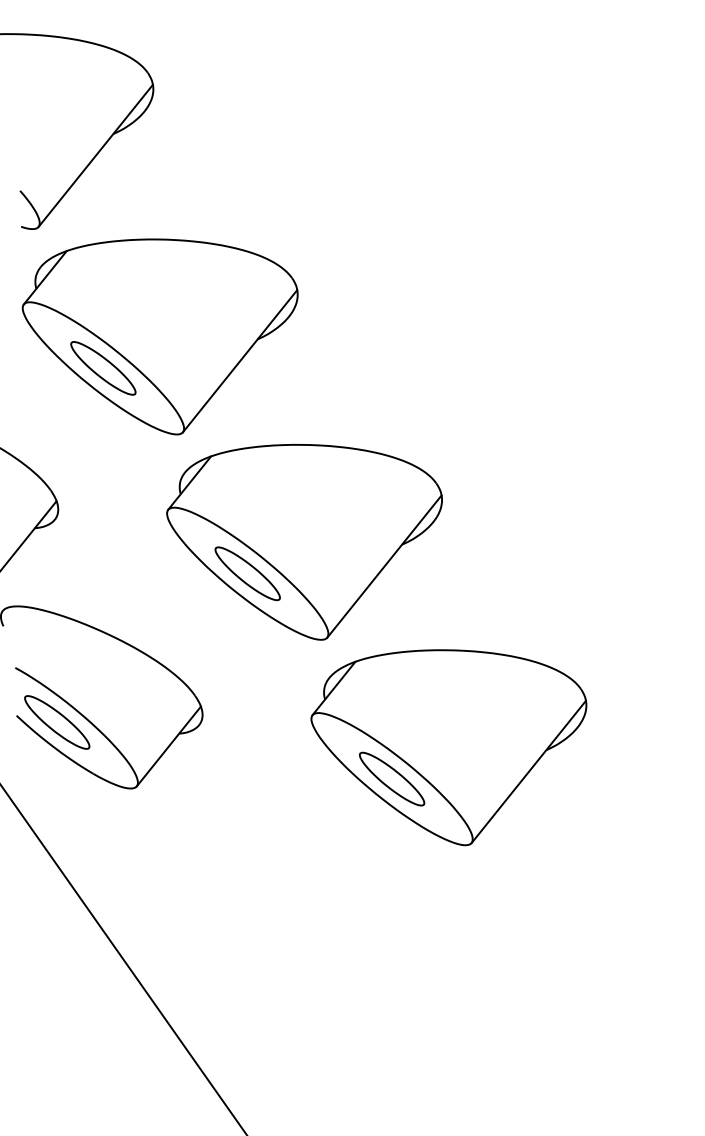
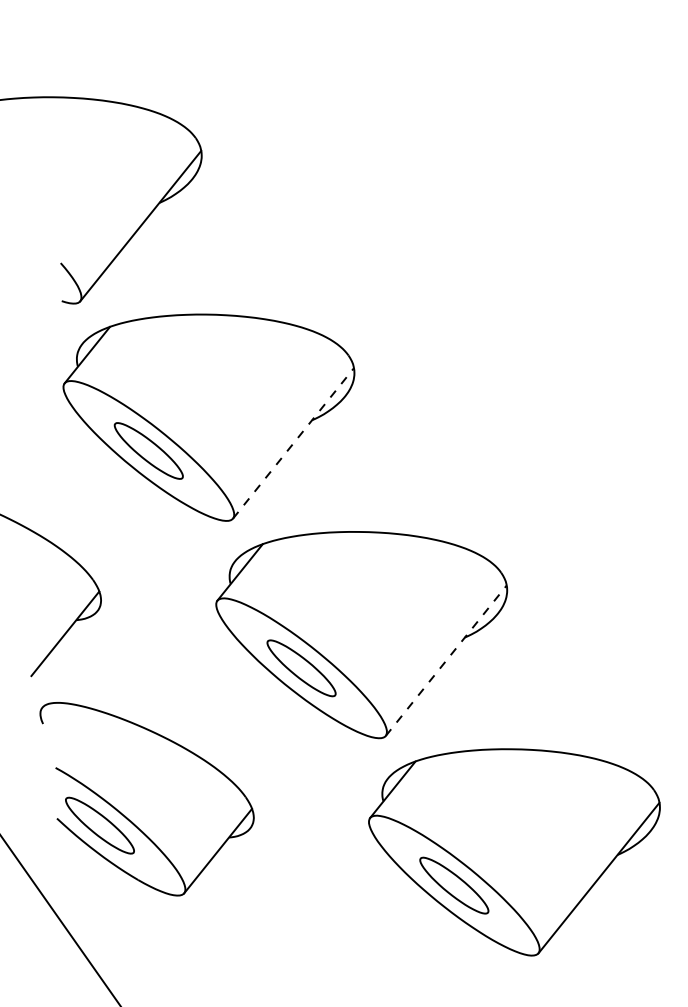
line: (240, 360) -> (293, 442), solid -> dashed
line: (384, 566) -> (446, 660), solid -> dashed

